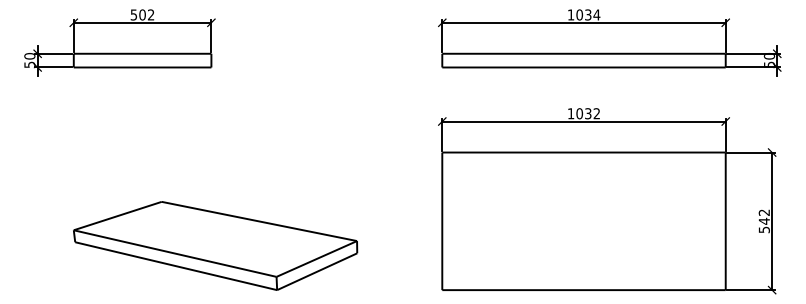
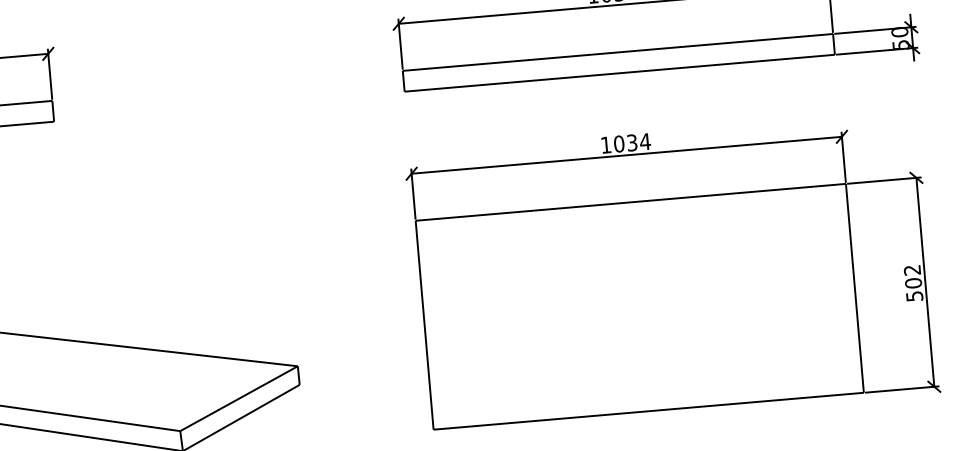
text: (596, 113) -> (644, 141), 1032 -> 1034
text: (763, 220) -> (912, 282), 542 -> 502

